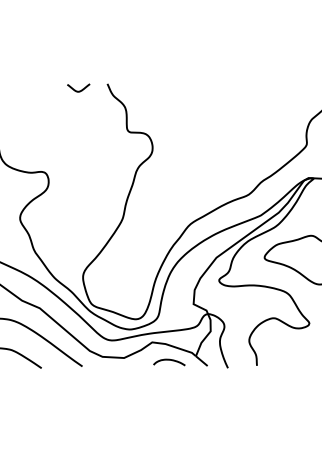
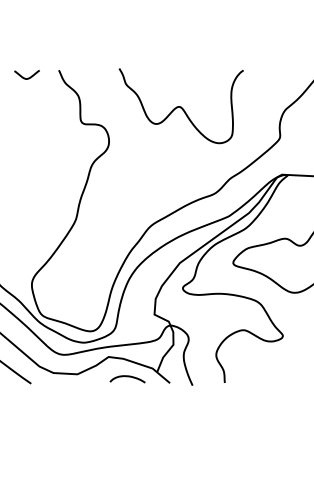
part: (217, 116) -> (181, 106), added

